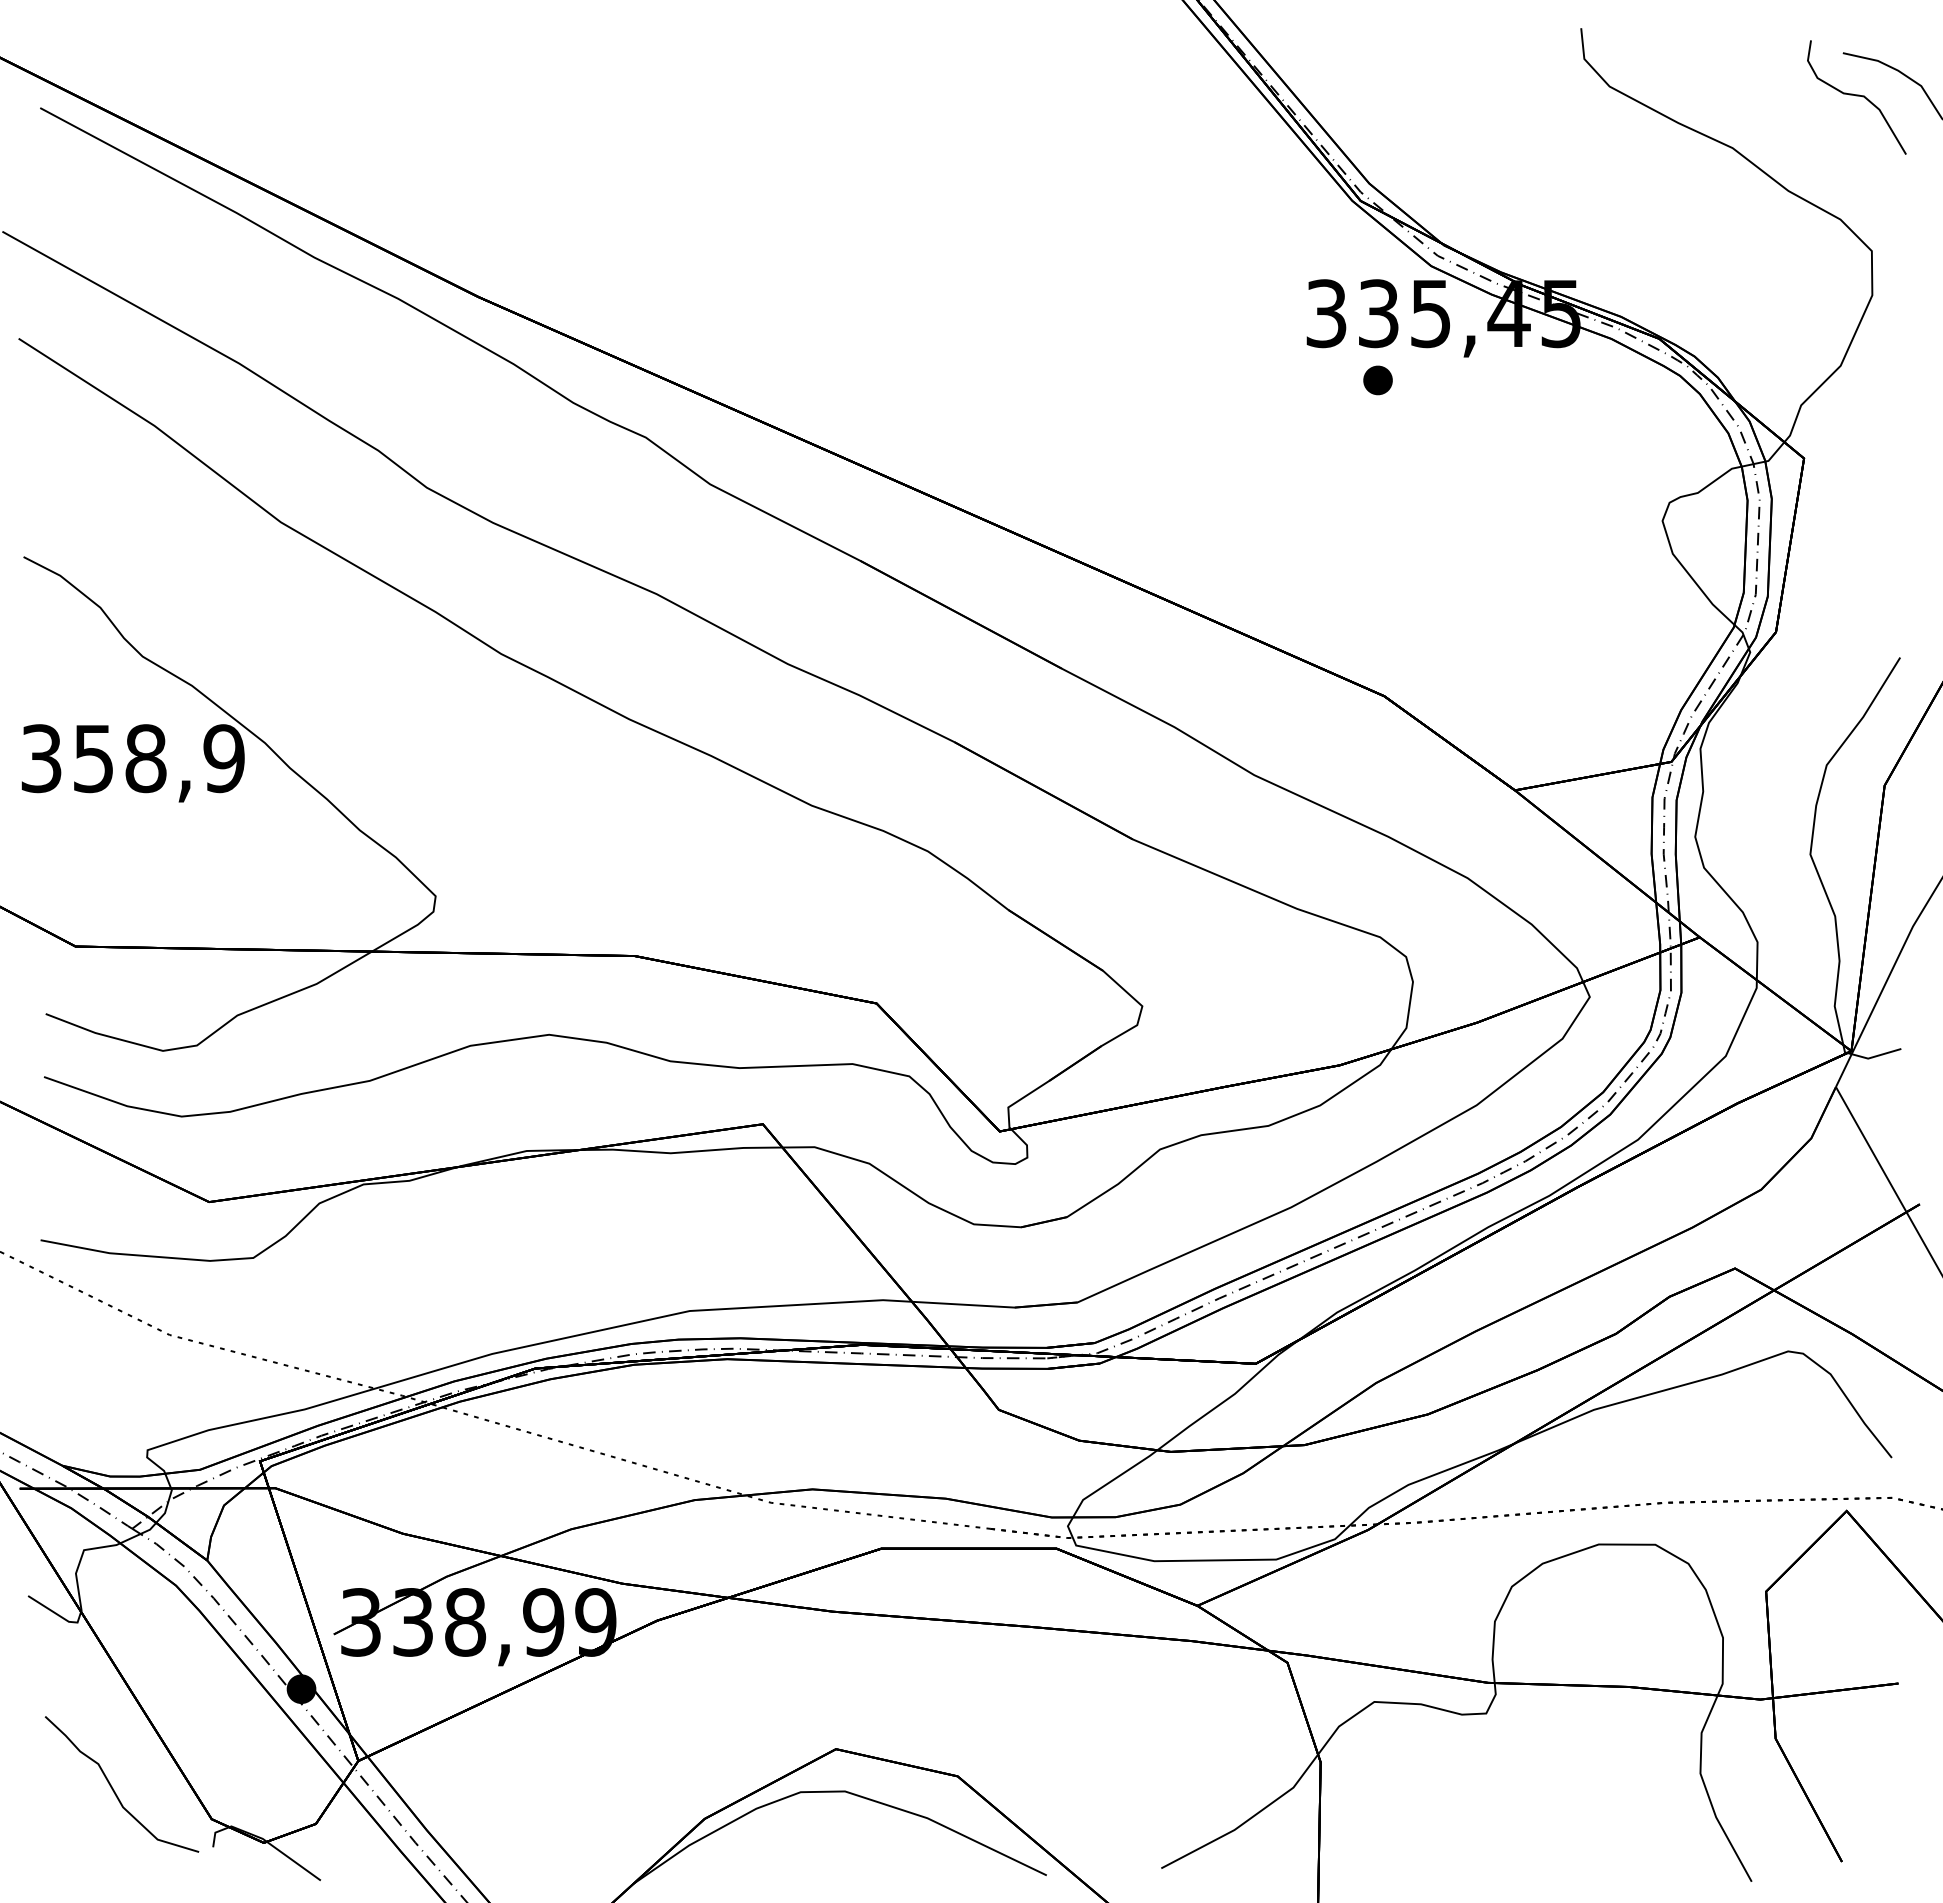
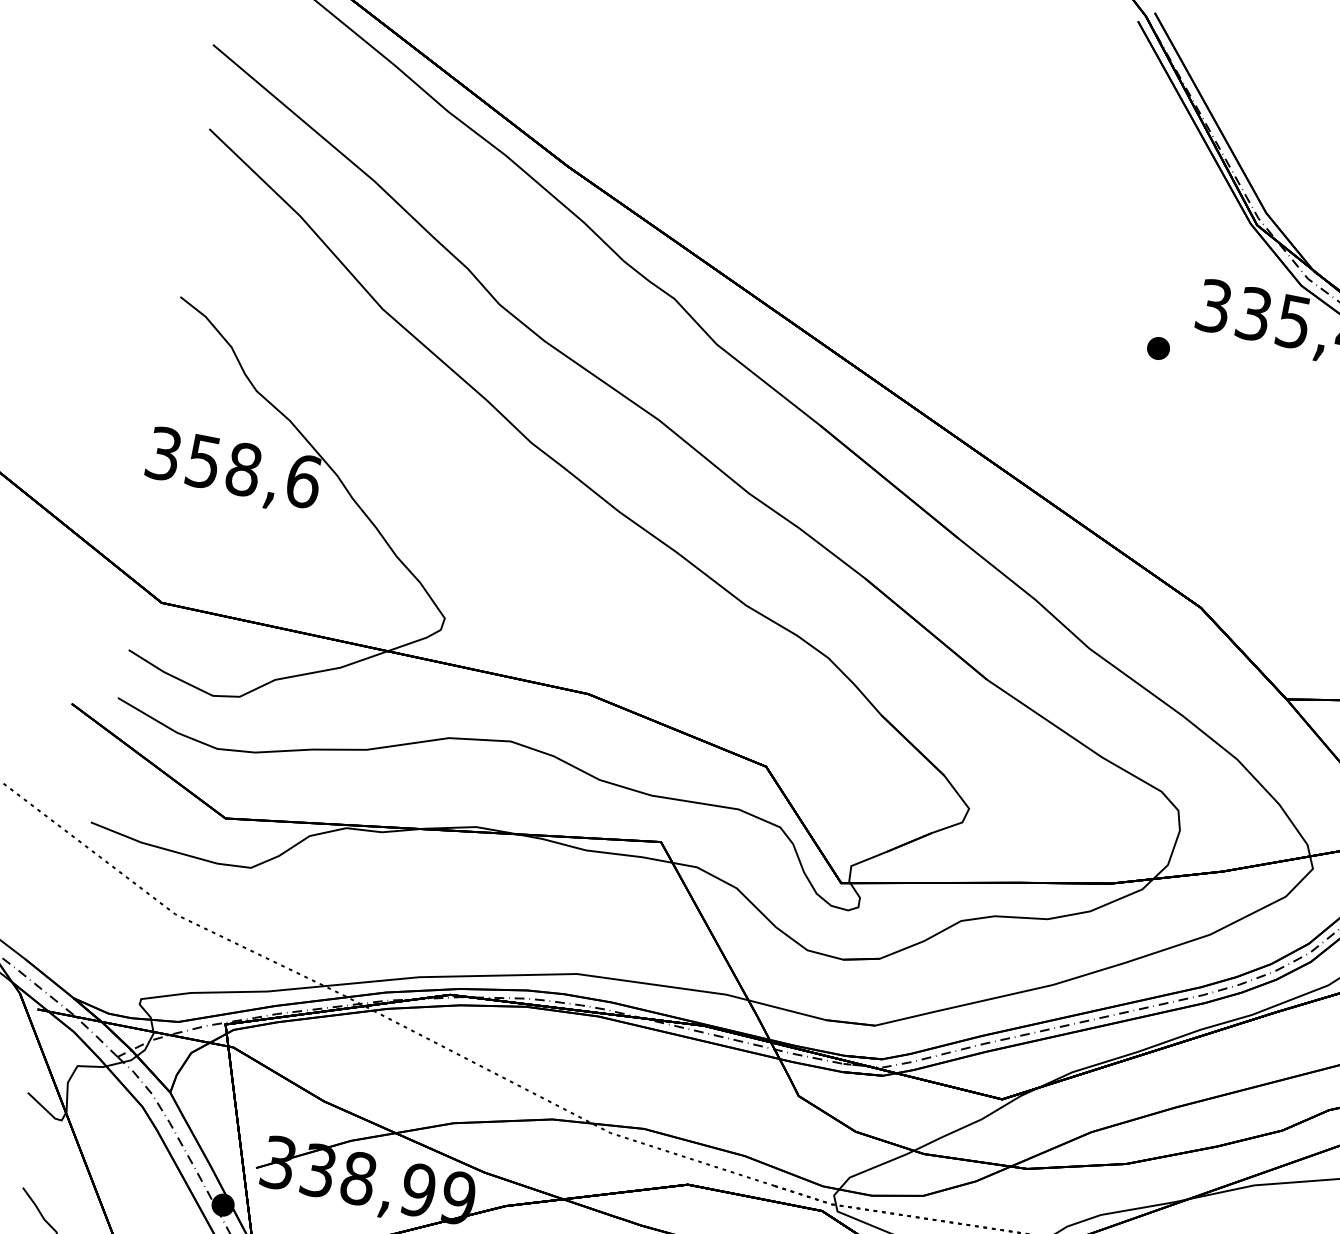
part: (1377, 380) -> (1158, 348), moved
text: (224, 758) -> (303, 481), 358,9 -> 358,6

